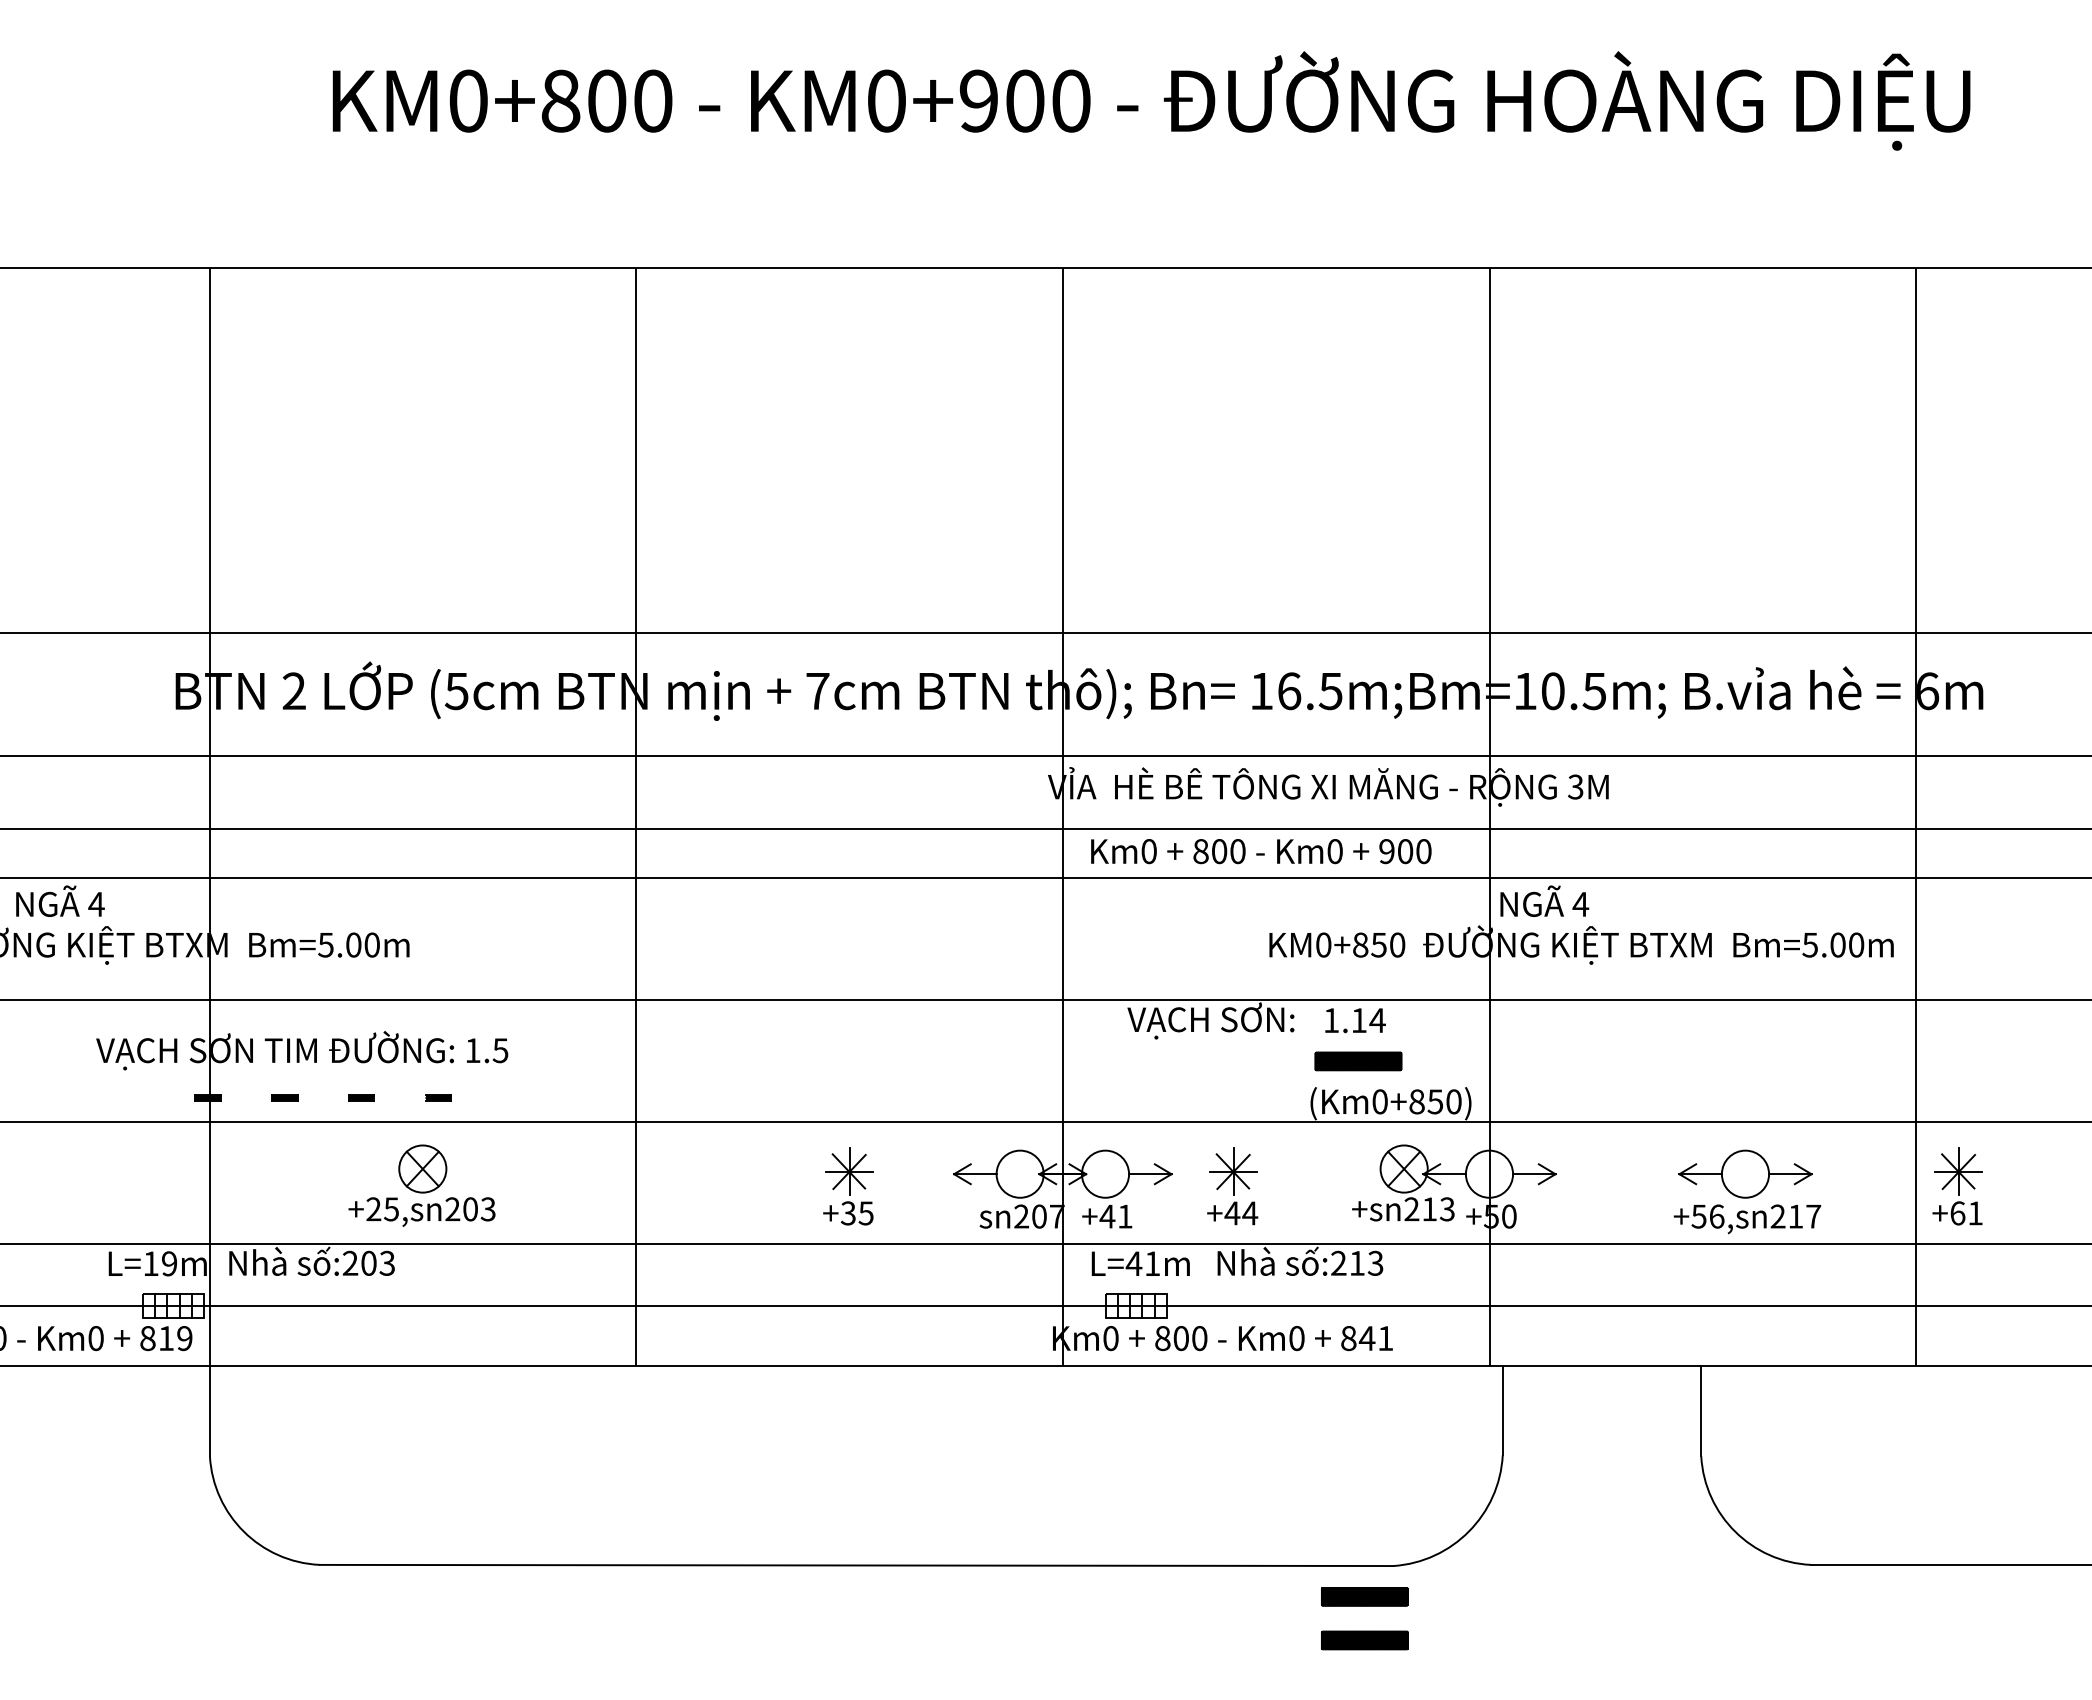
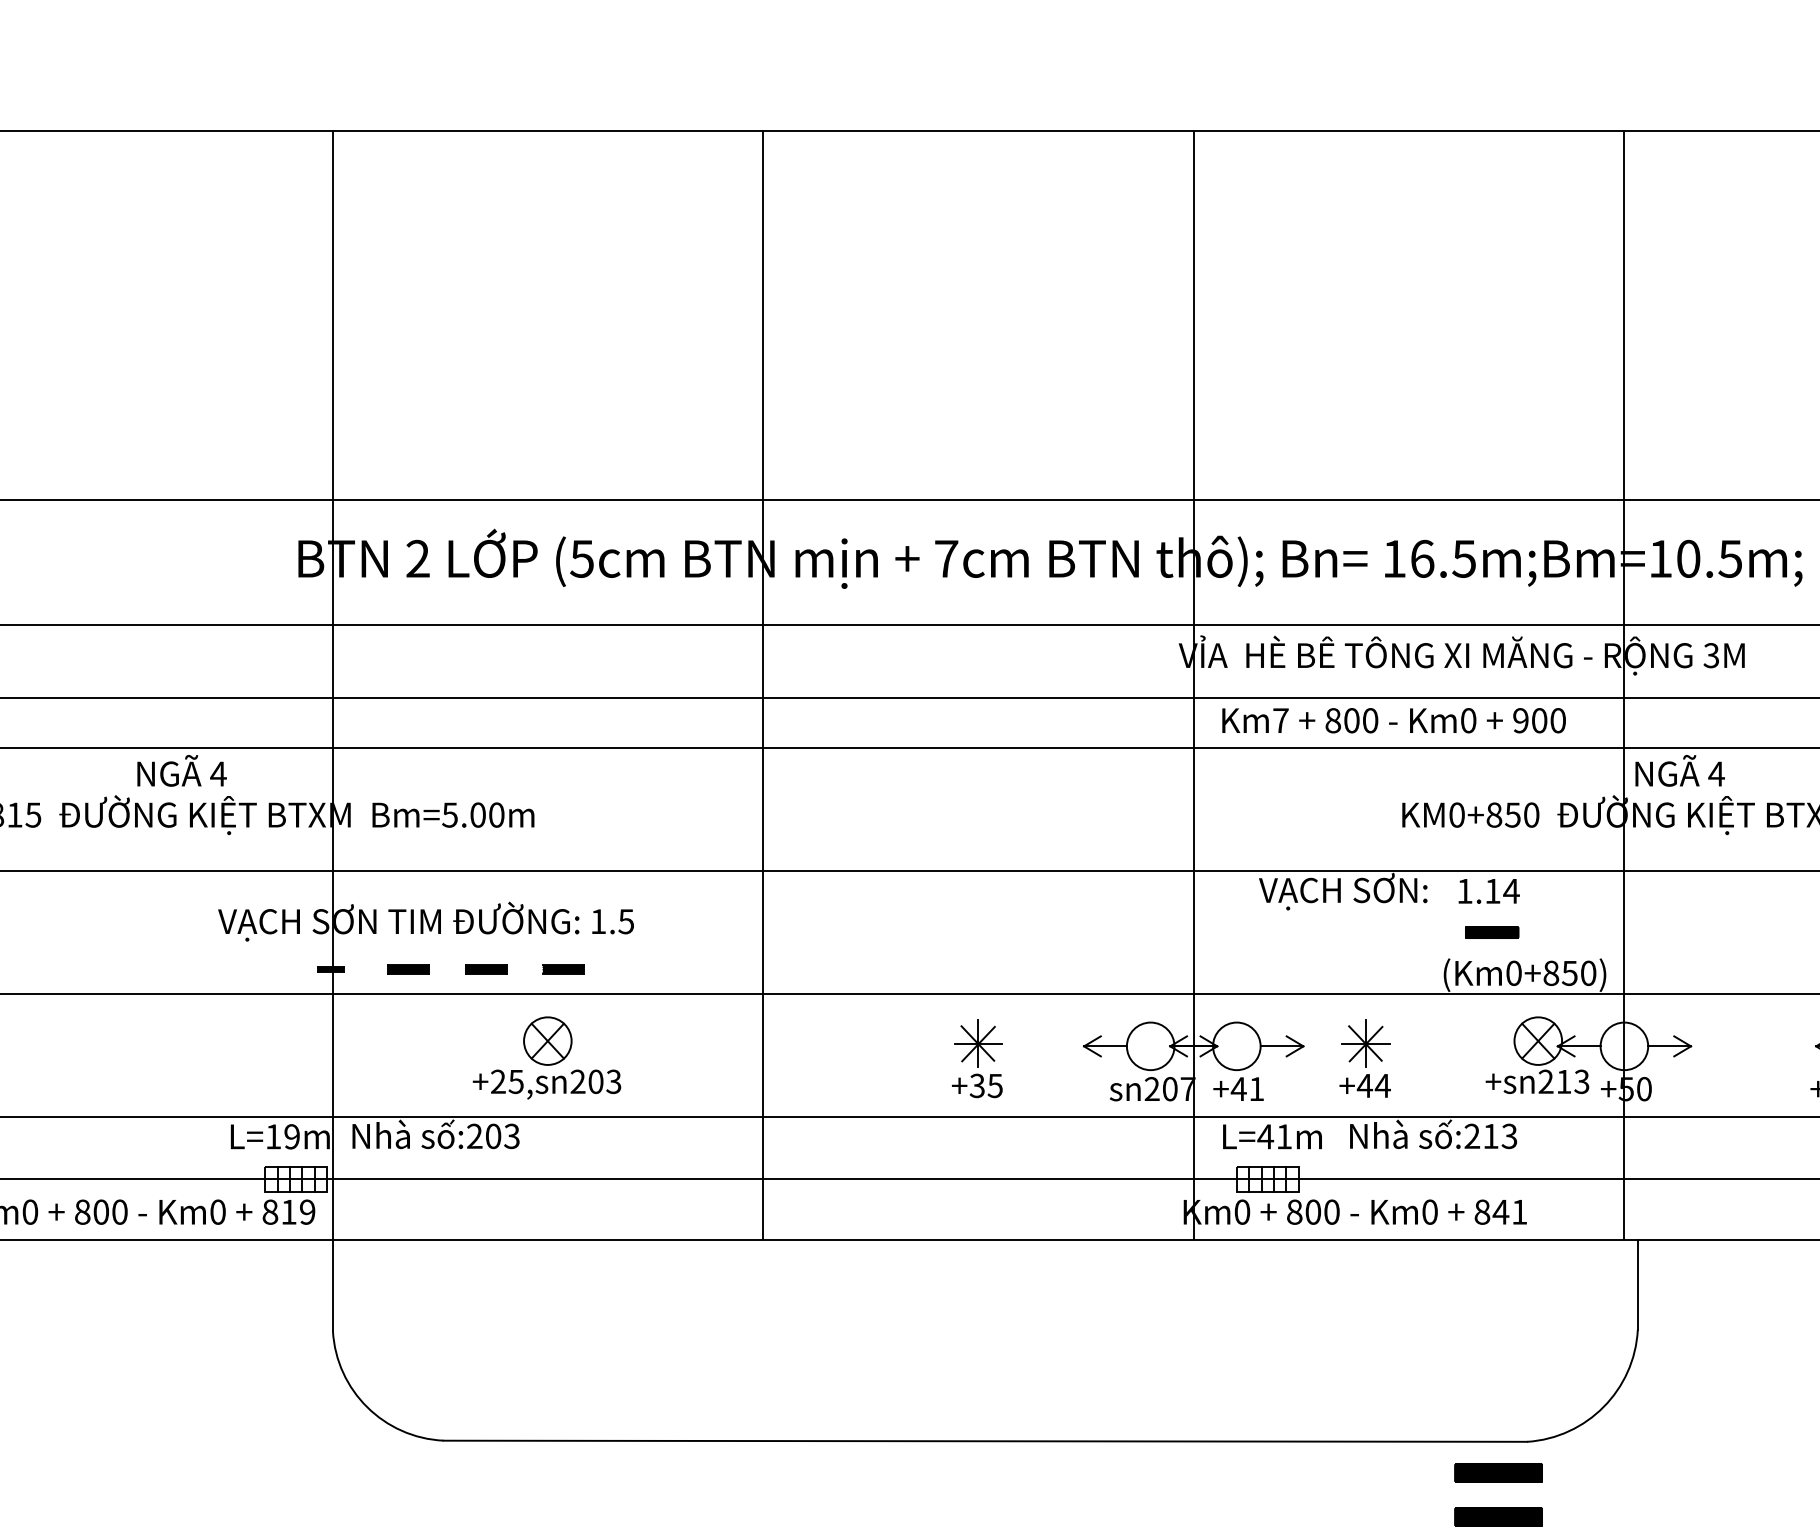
text: (1148, 851) -> (1280, 720), Km0 -> Km7
part: (1358, 1061) -> (1492, 932), size x0.6
part: (284, 1097) -> (408, 968), size x1.6
part: (361, 1097) -> (485, 968), size x1.6
part: (438, 1097) -> (563, 968), size x1.6

